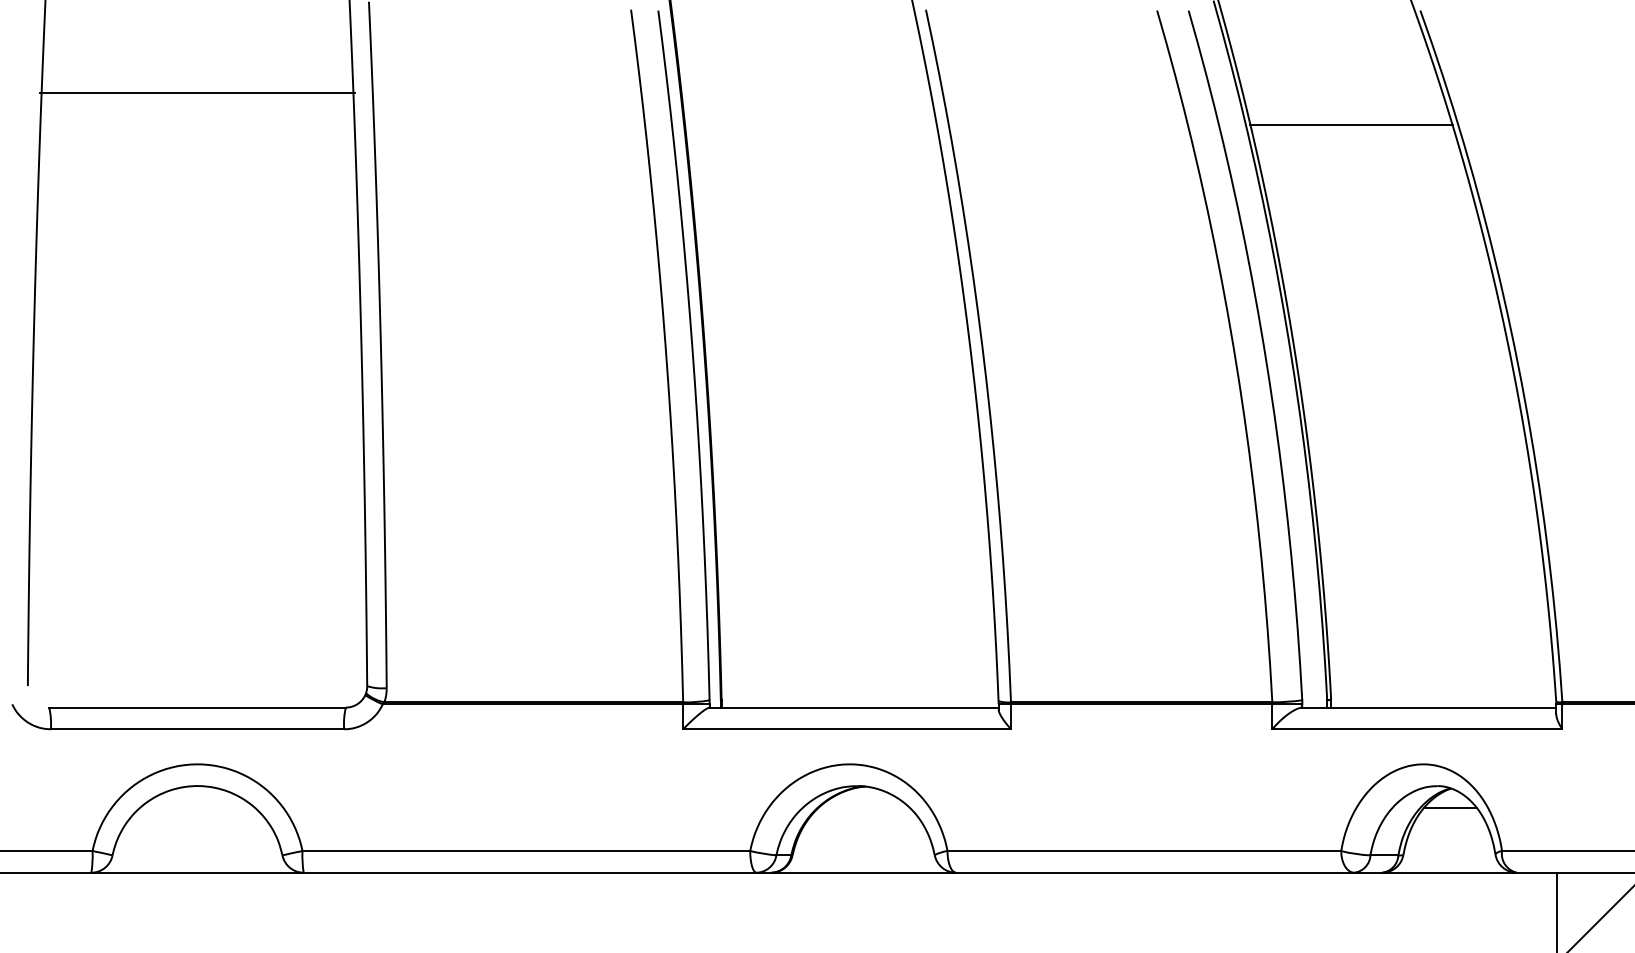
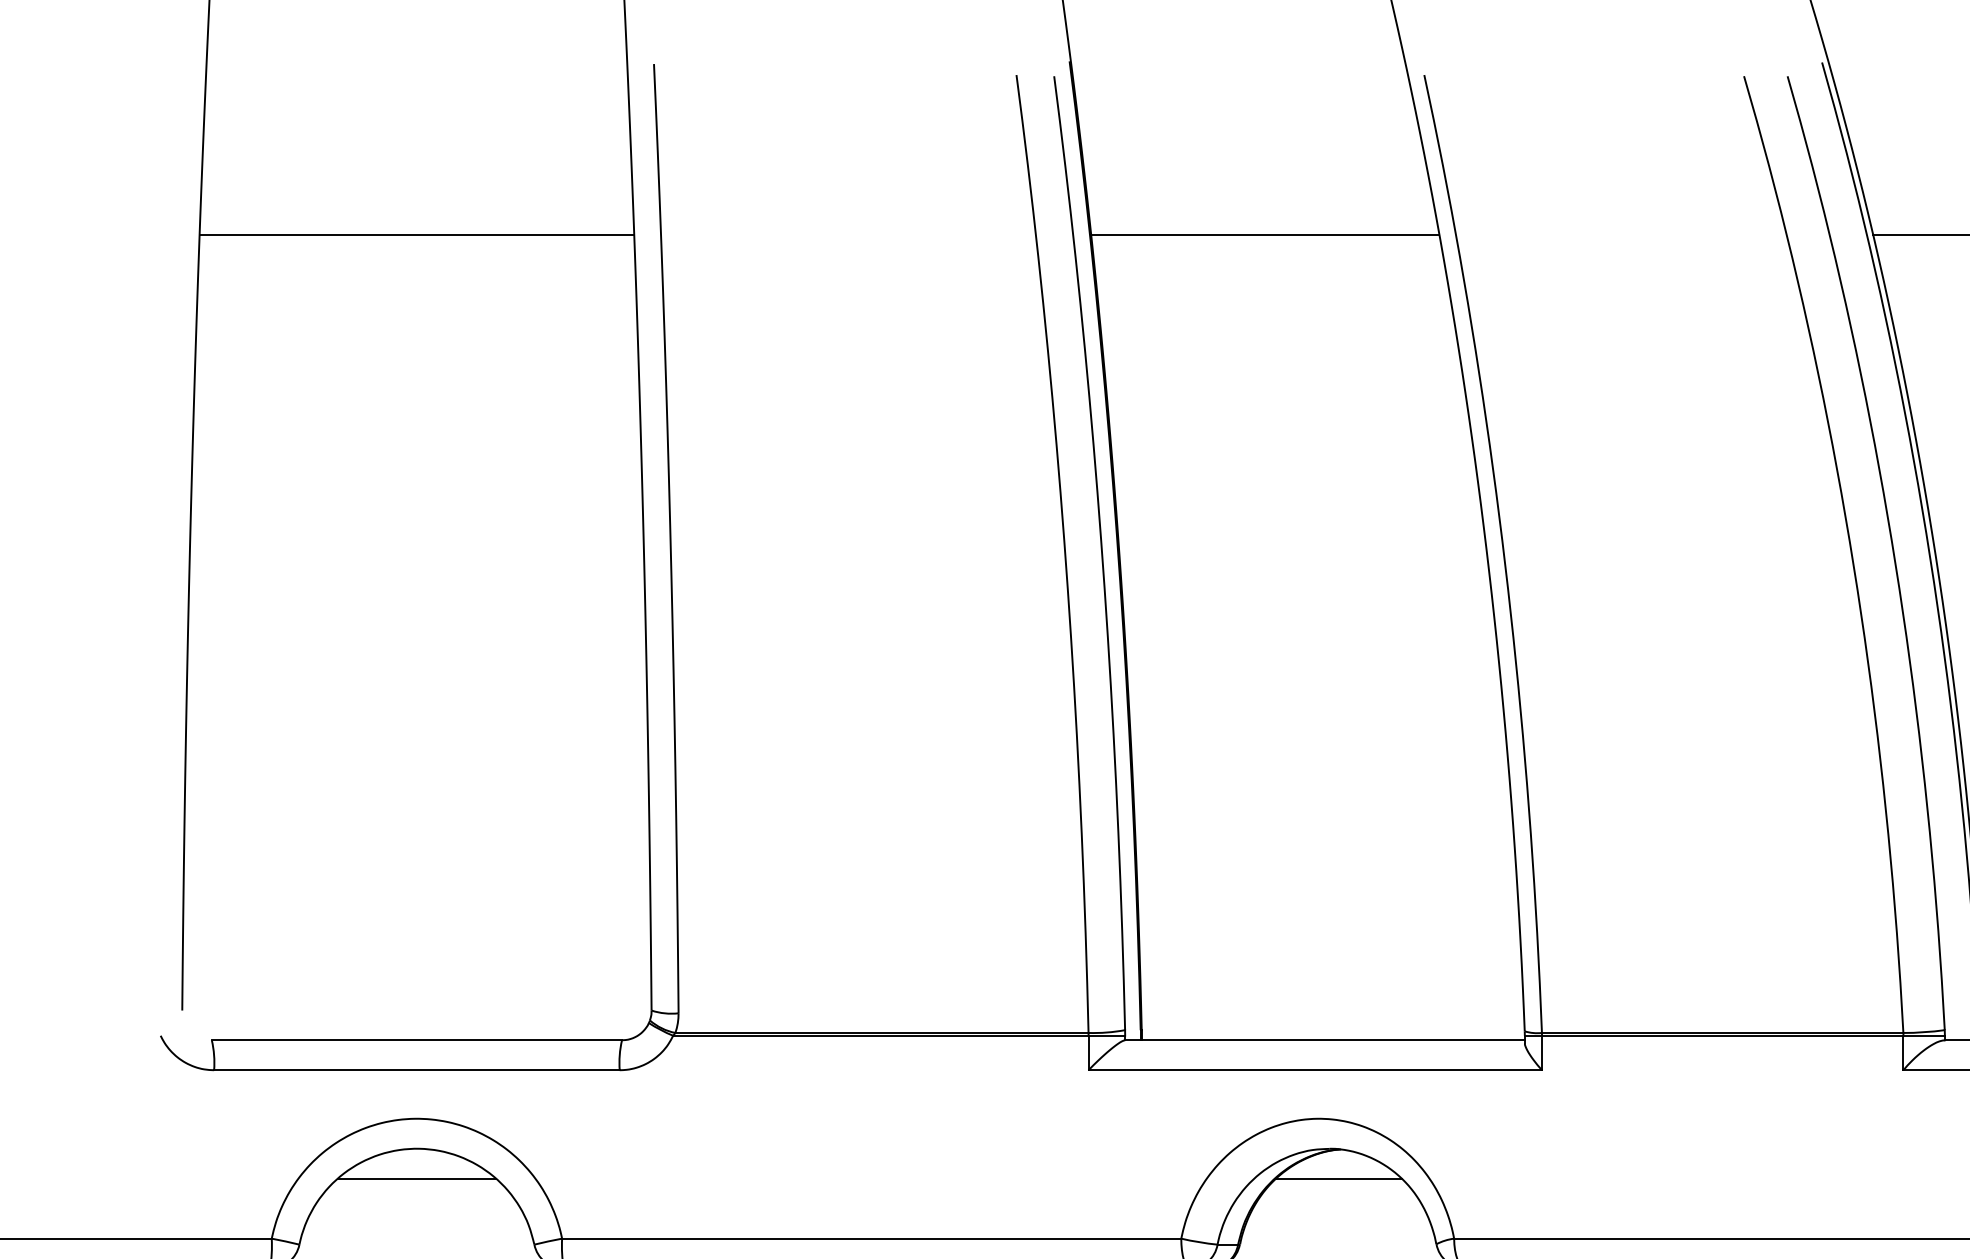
line: (197, 93) -> (416, 235), moved
line: (810, 125) -> (1264, 235), added
line: (197, 807) -> (416, 1178), added
line: (863, 807) -> (1337, 1178), added

